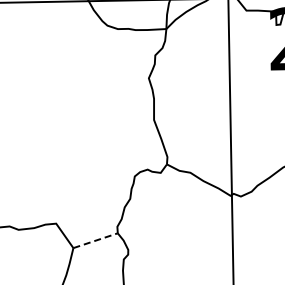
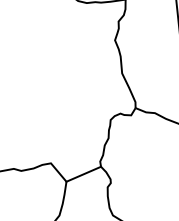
line: (96, 240) -> (84, 174), dashed -> solid

